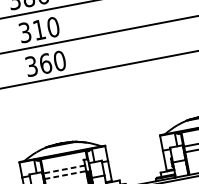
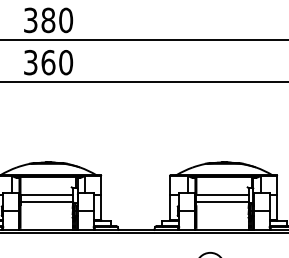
text: (39, 30) -> (48, 20), 310 -> 380
line: (64, 169) -> (46, 194), dashed -> solid
line: (66, 174) -> (47, 201), dashed -> solid

